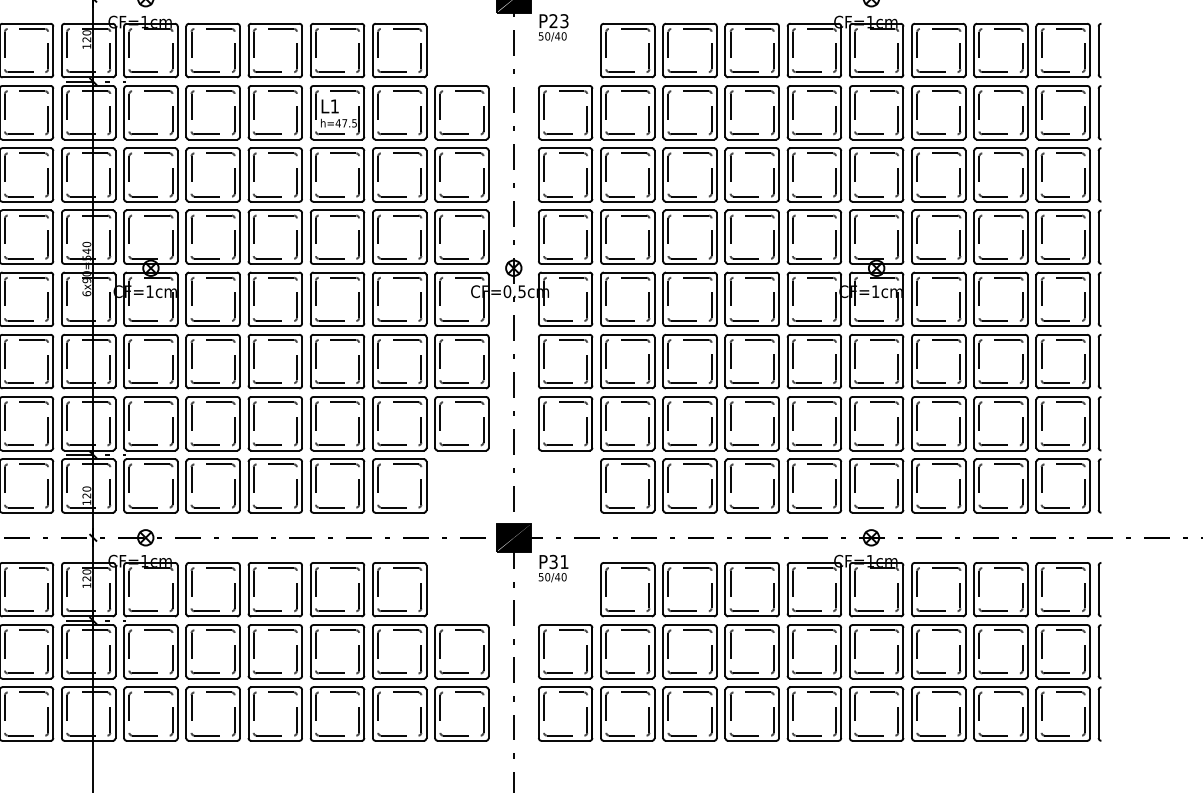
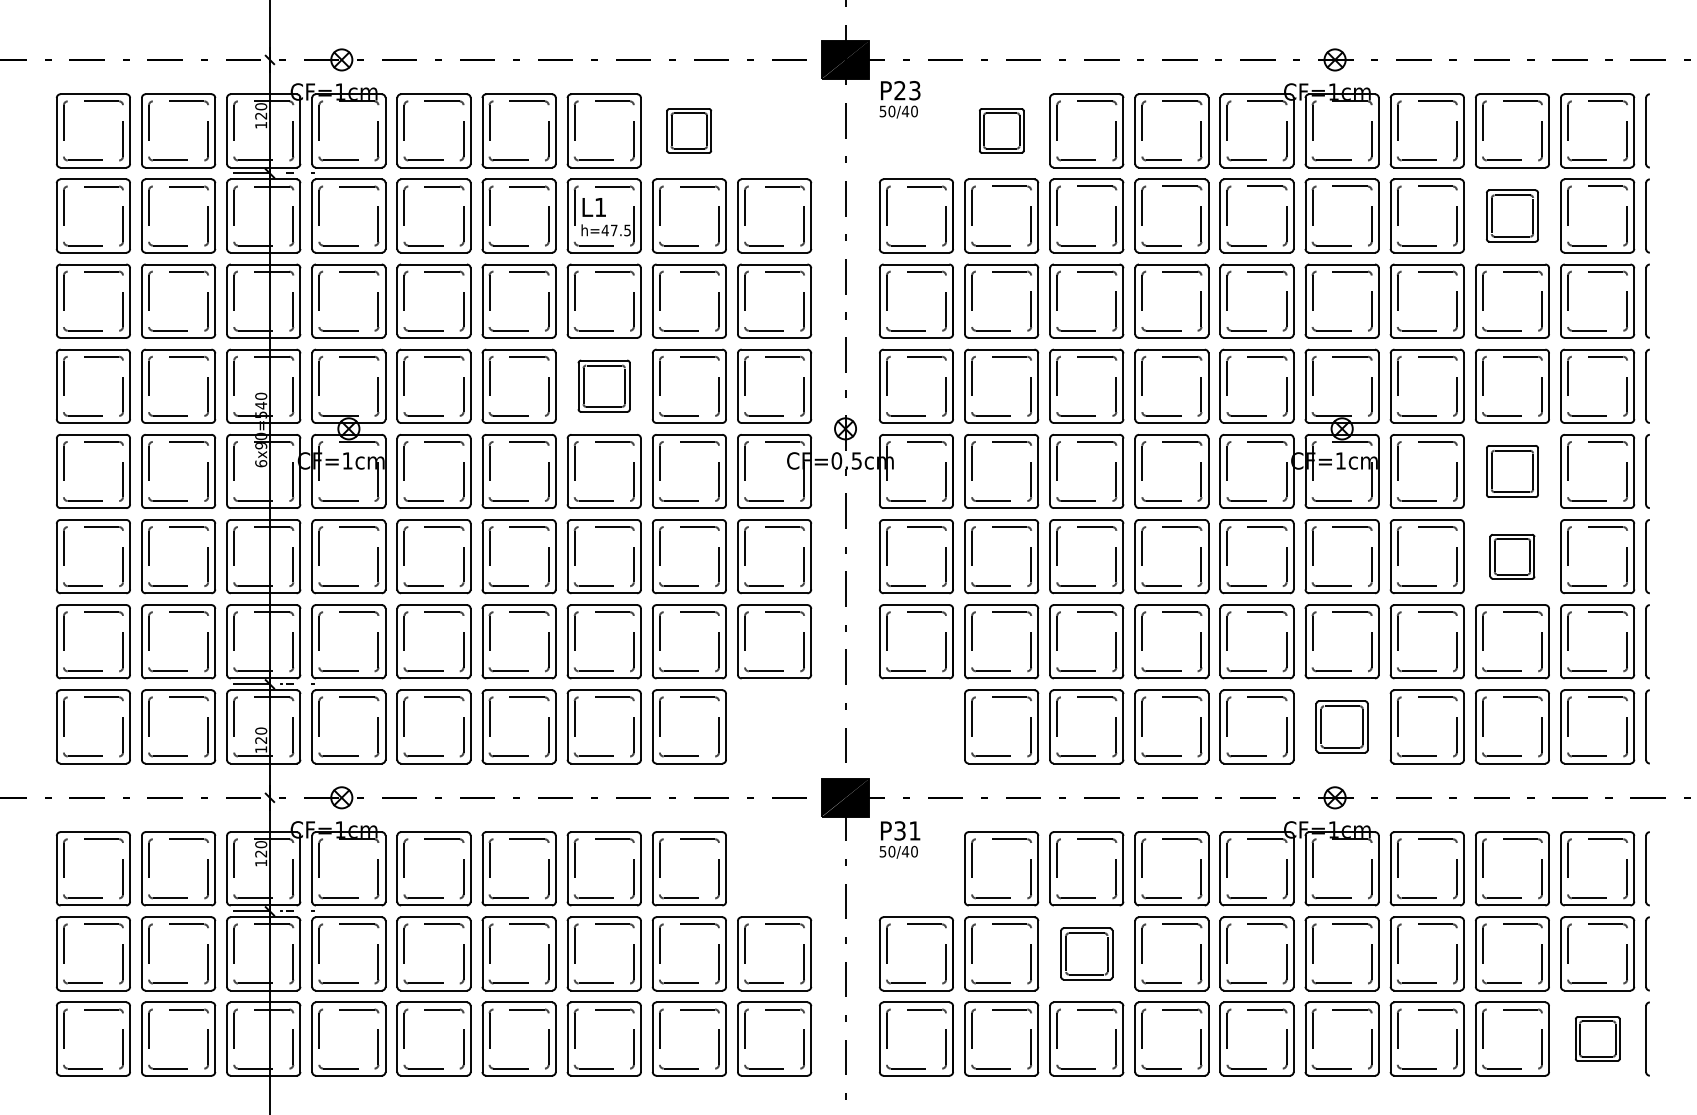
part: (399, 50) -> (688, 130), size x0.6
part: (627, 50) -> (1001, 130), size x0.6
part: (1001, 112) -> (1512, 215), size x0.7
part: (336, 236) -> (603, 385), size x0.7
part: (1001, 299) -> (1512, 471), size x0.7
part: (1001, 361) -> (1512, 556), size x0.6
part: (876, 485) -> (1341, 726), size x0.7
part: (689, 651) -> (1086, 953), size x0.7
part: (1063, 713) -> (1597, 1038), size x0.6

